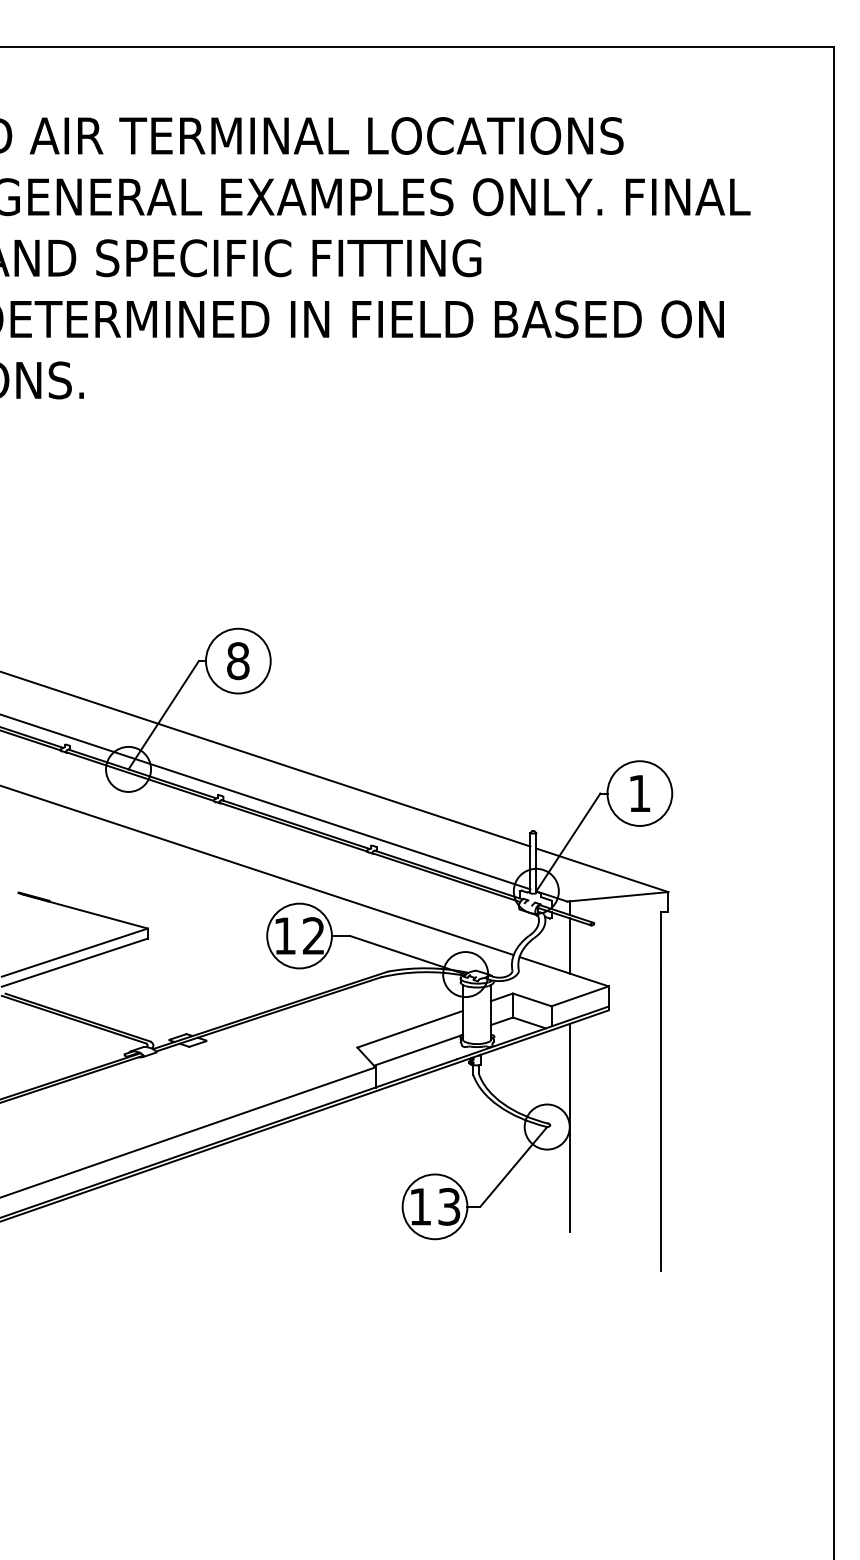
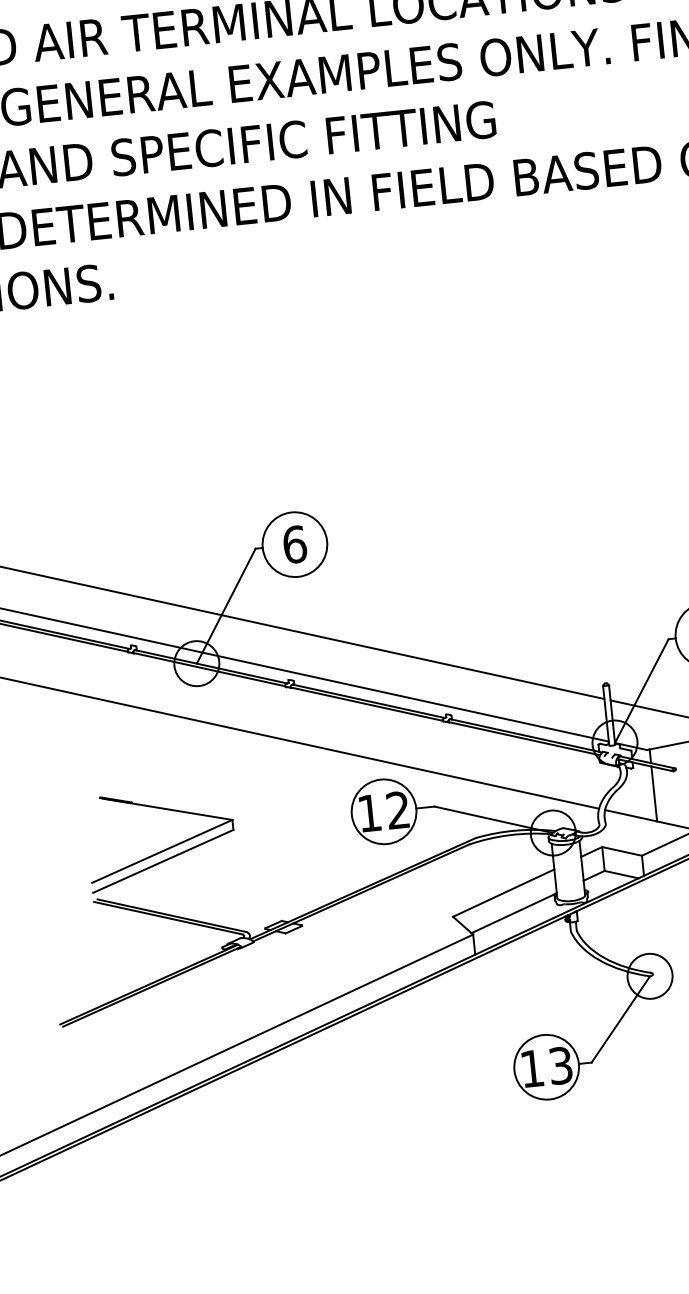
text: (238, 660) -> (295, 544), 8 -> 6
line: (570, 1127) -> (673, 974), removed

